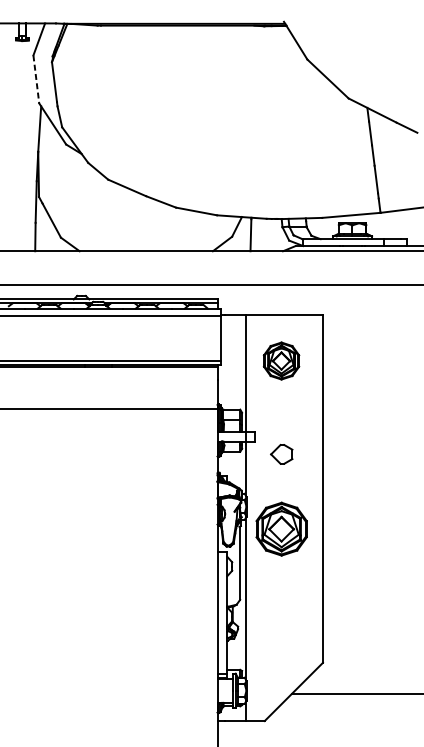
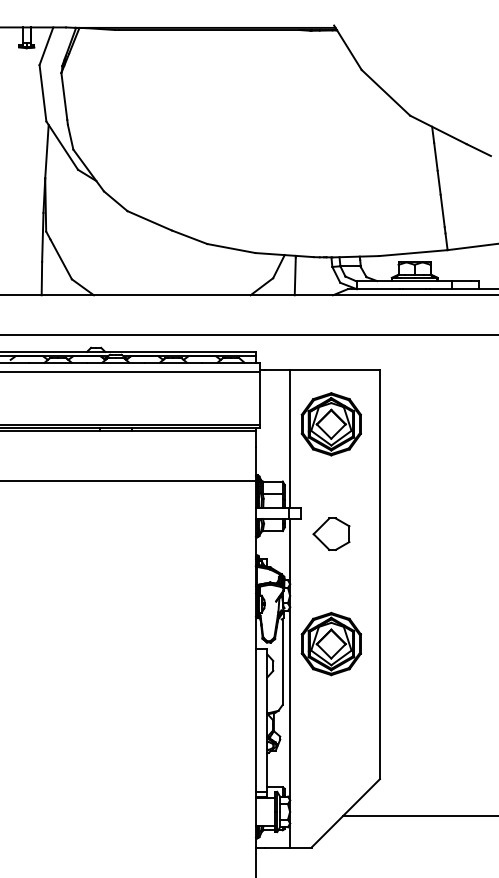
line: (36, 79) -> (43, 93), dashed -> solid
part: (280, 361) -> (330, 424), size x1.43
part: (281, 453) -> (331, 533), size x1.43
part: (280, 528) -> (330, 643), moved

